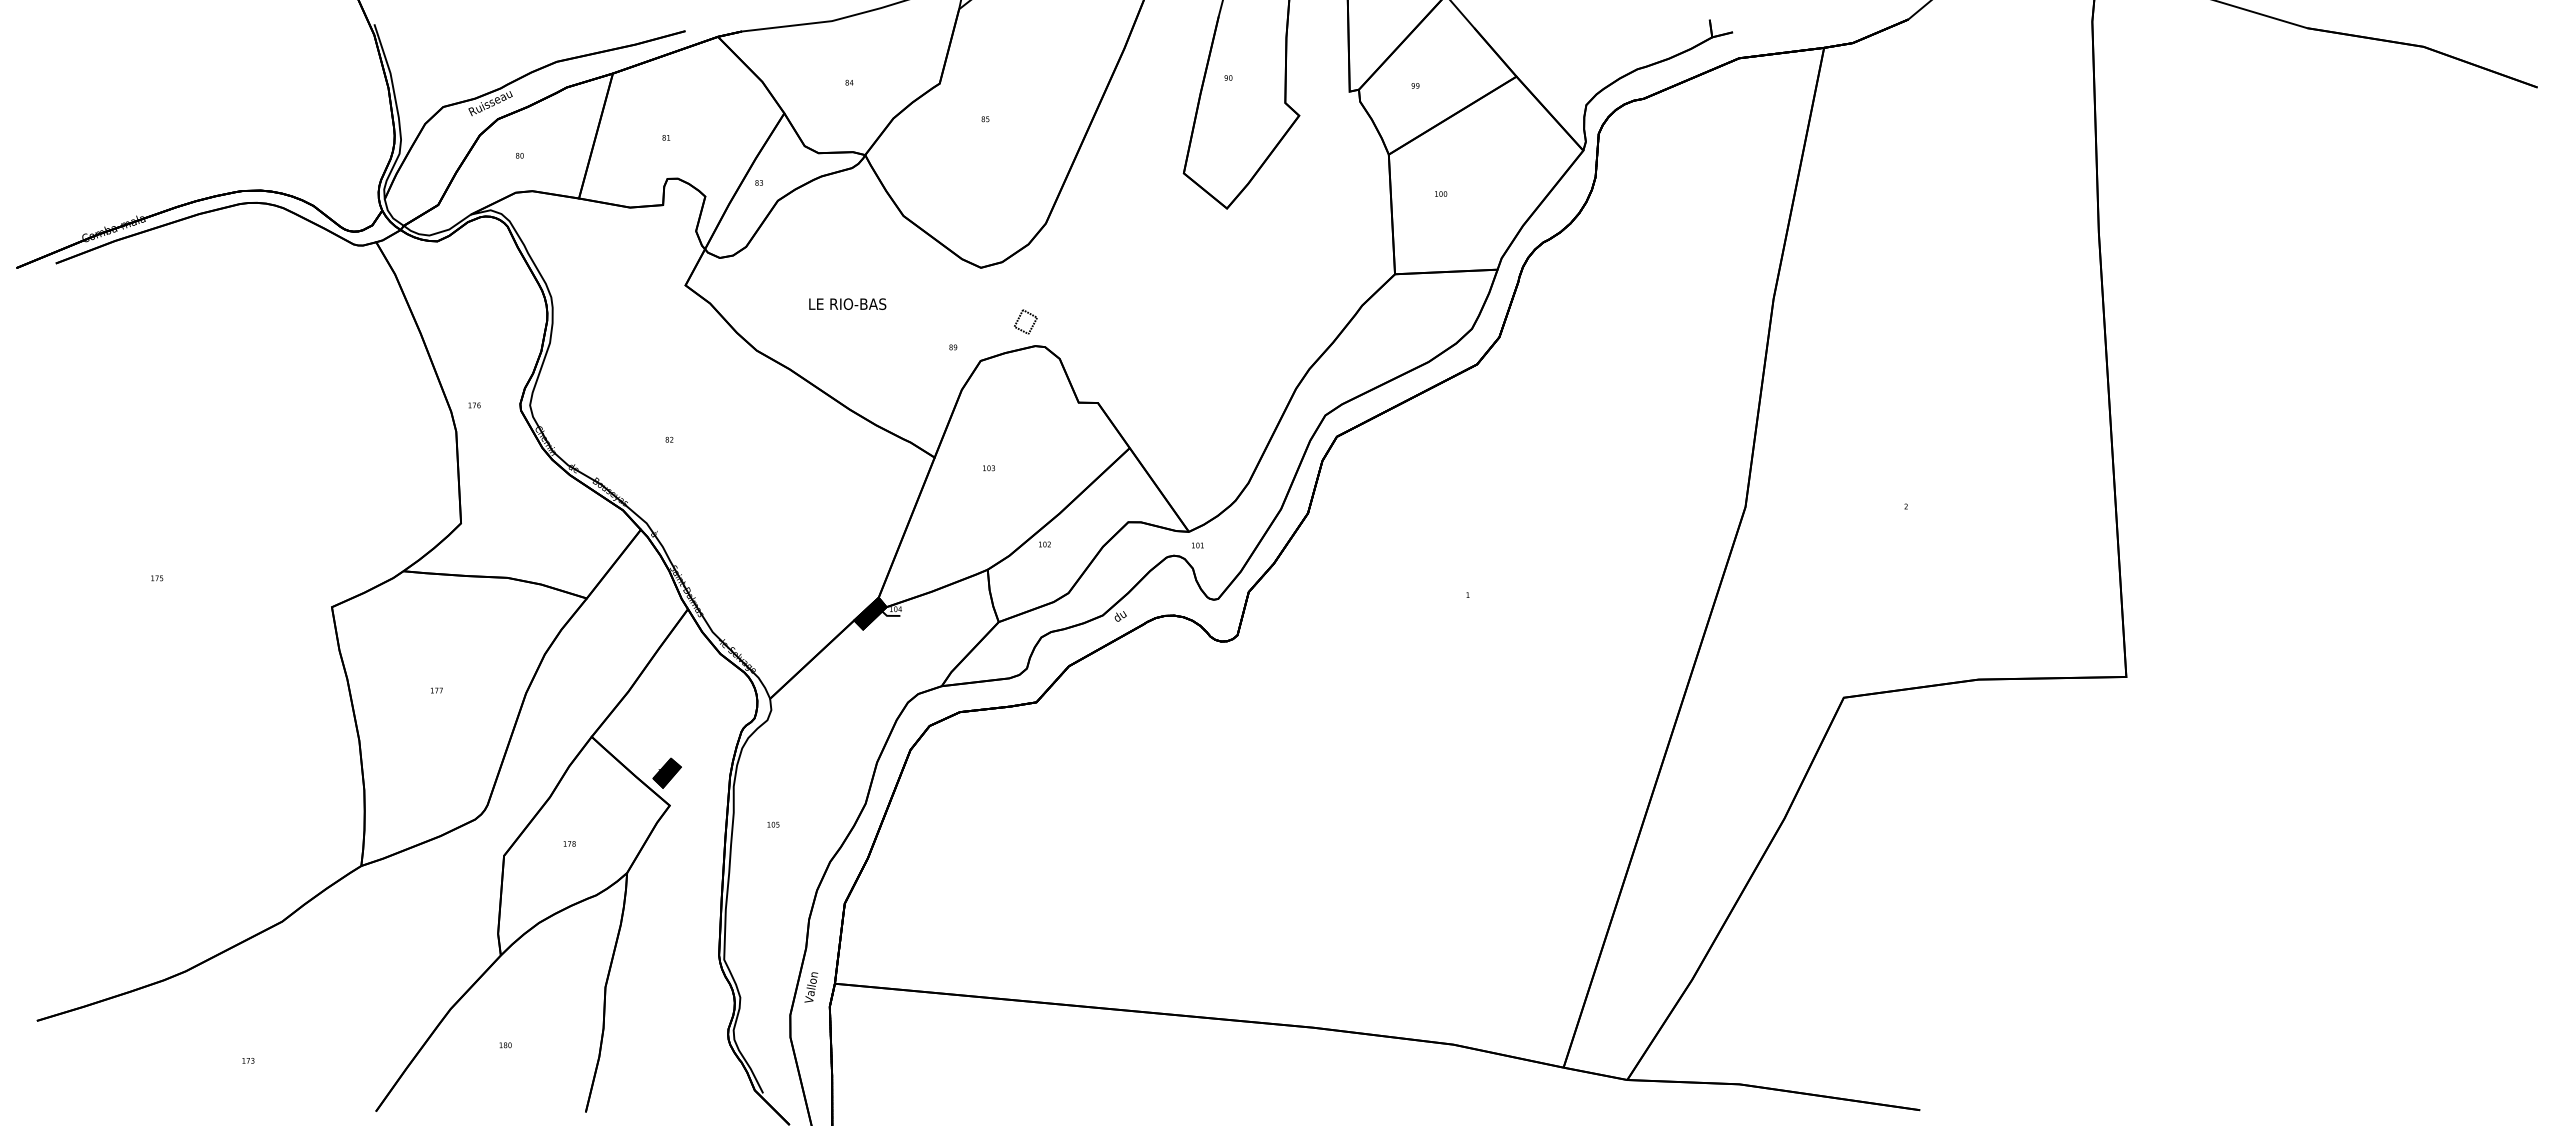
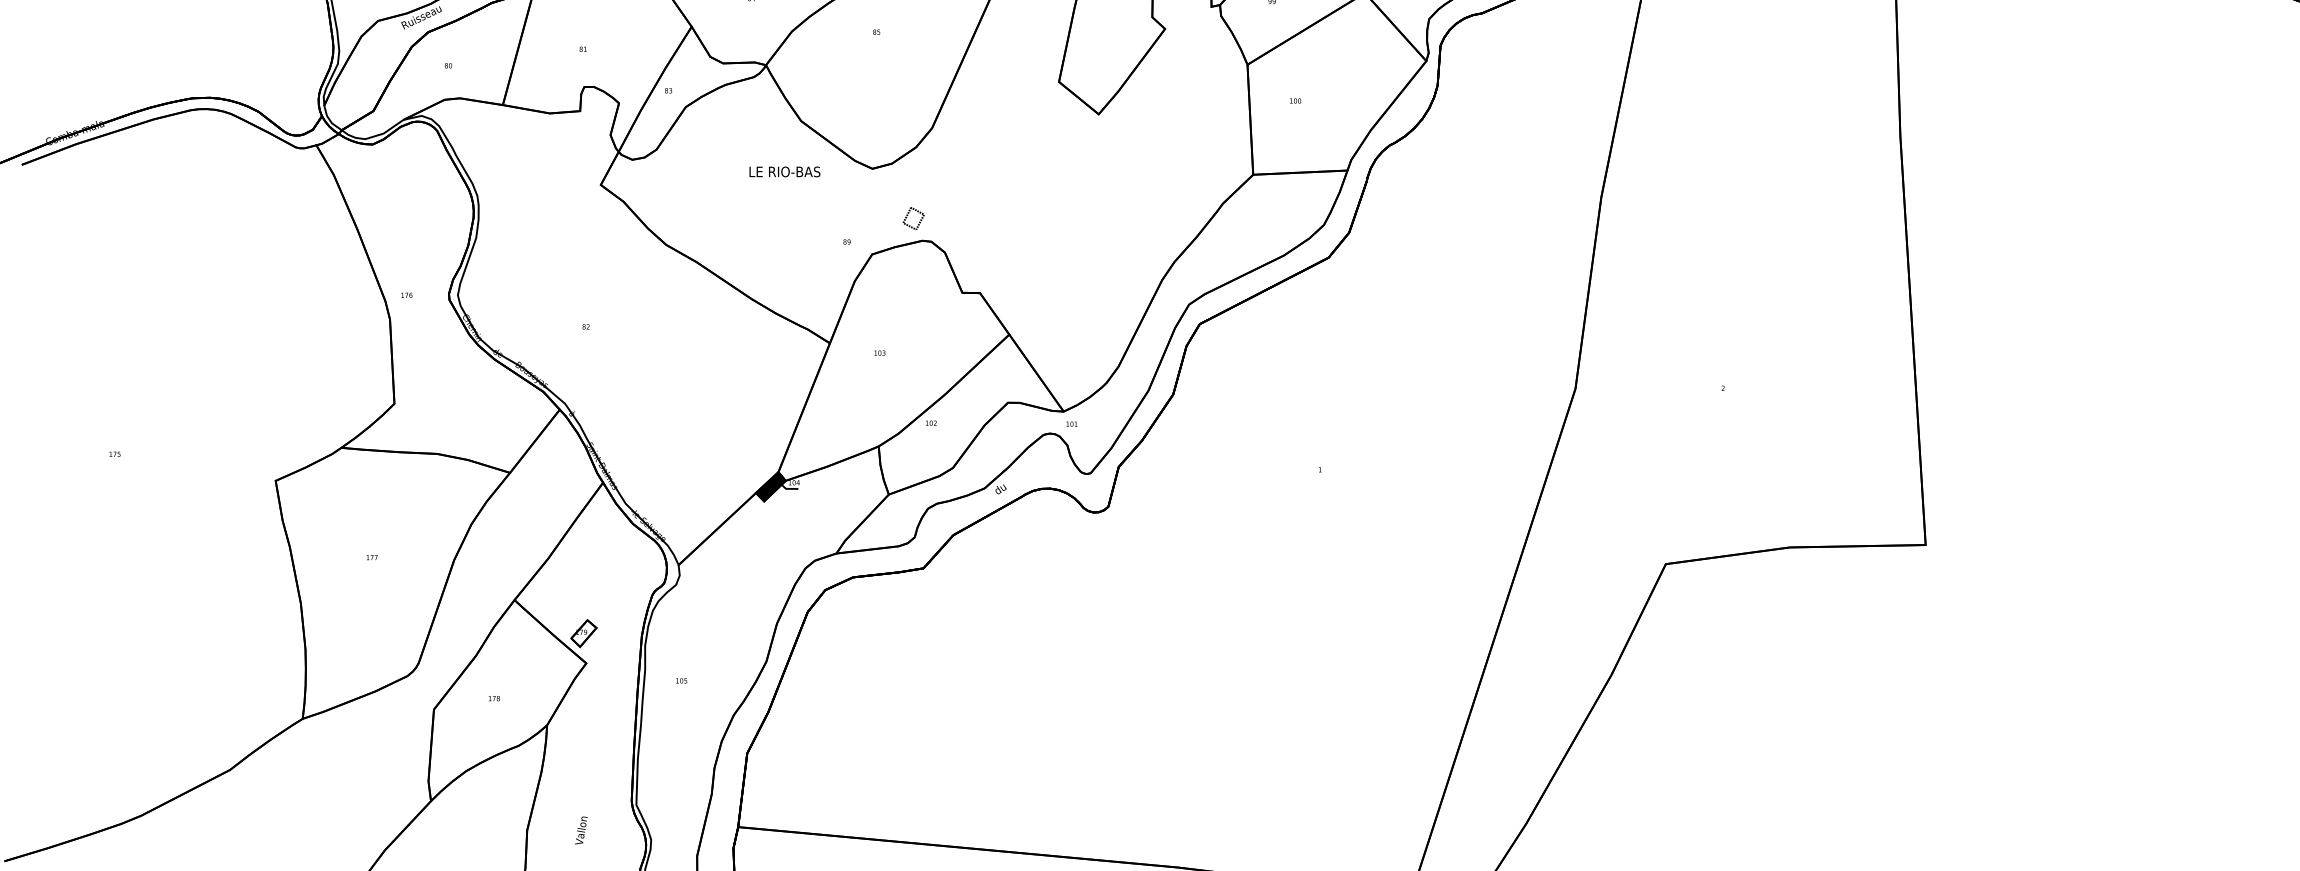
text: (847, 303) -> (784, 171), moved
fill: (666, 772) -> (583, 632), removed
text: (811, 987) -> (581, 830), moved

